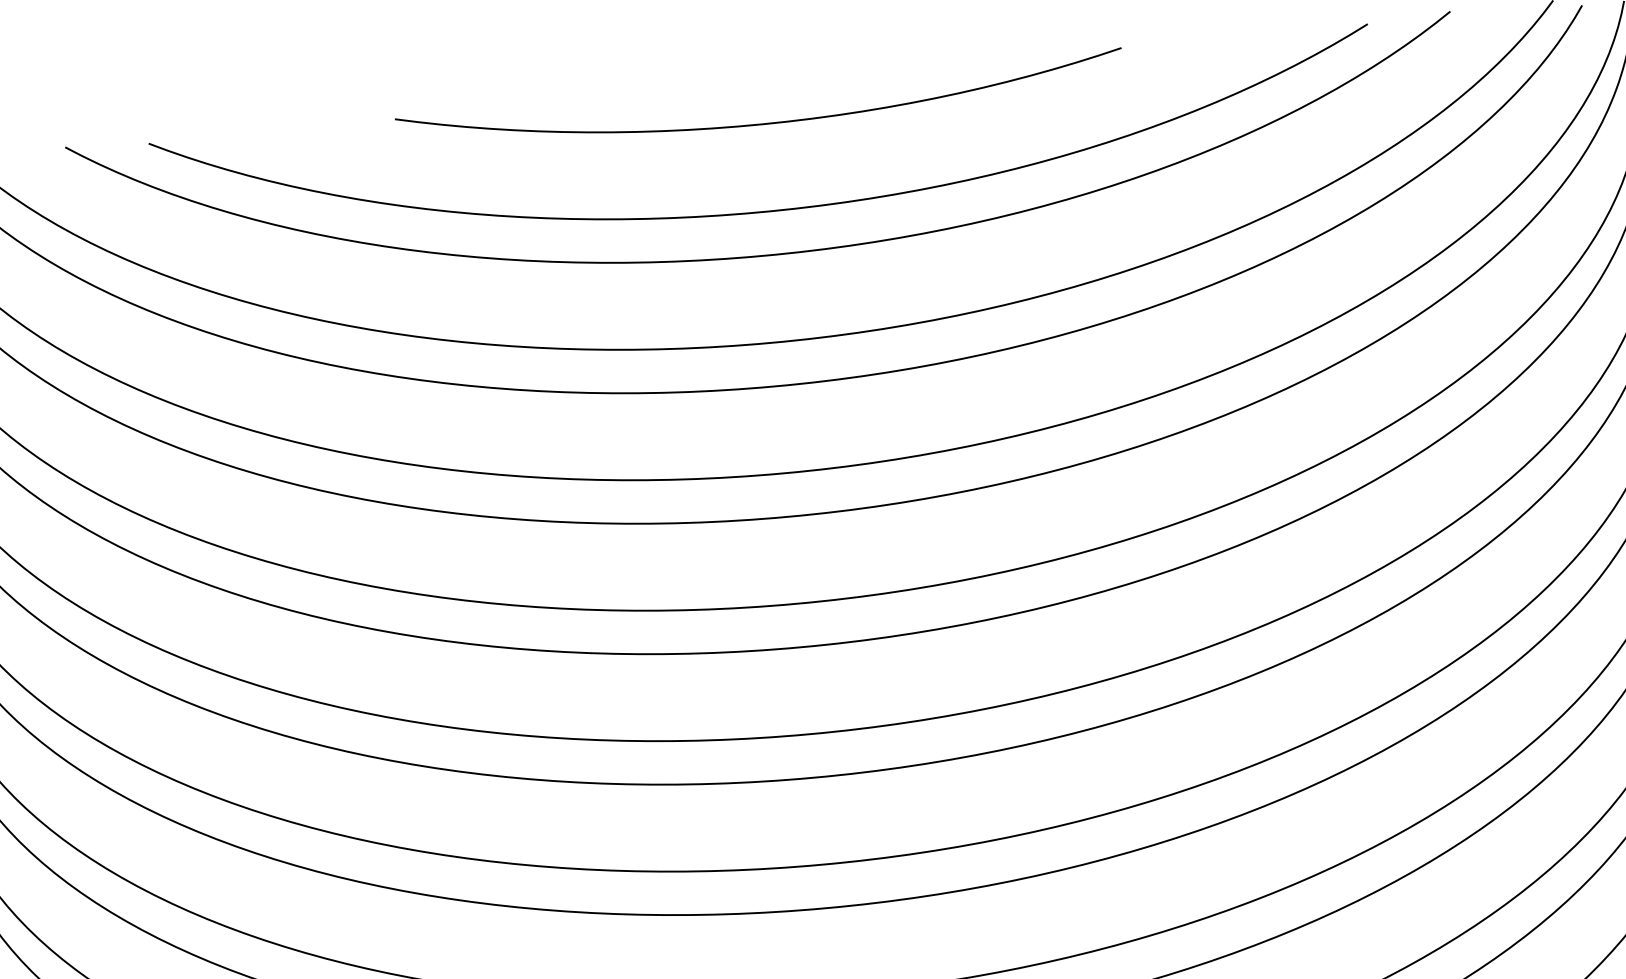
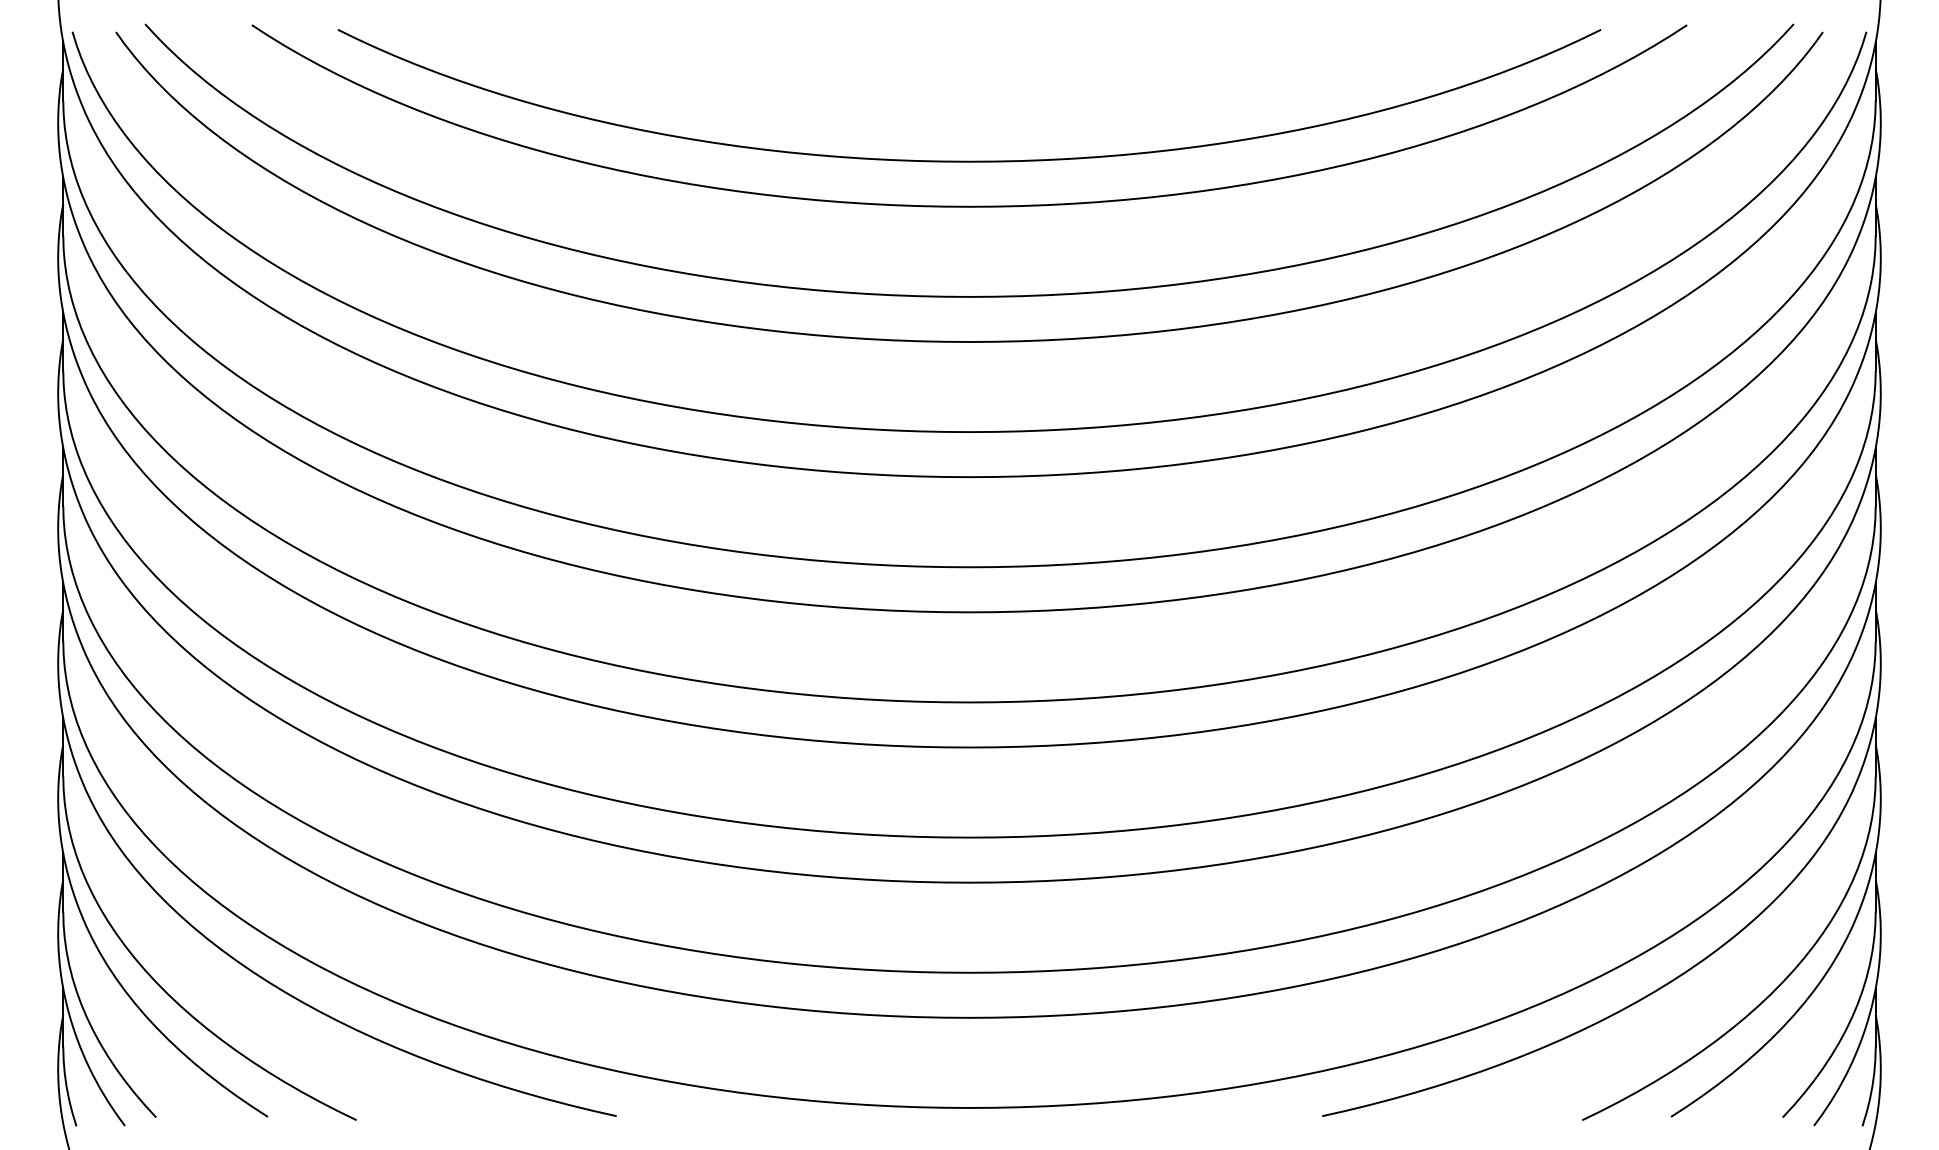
curve: (762, 123) -> (969, 70), removed

